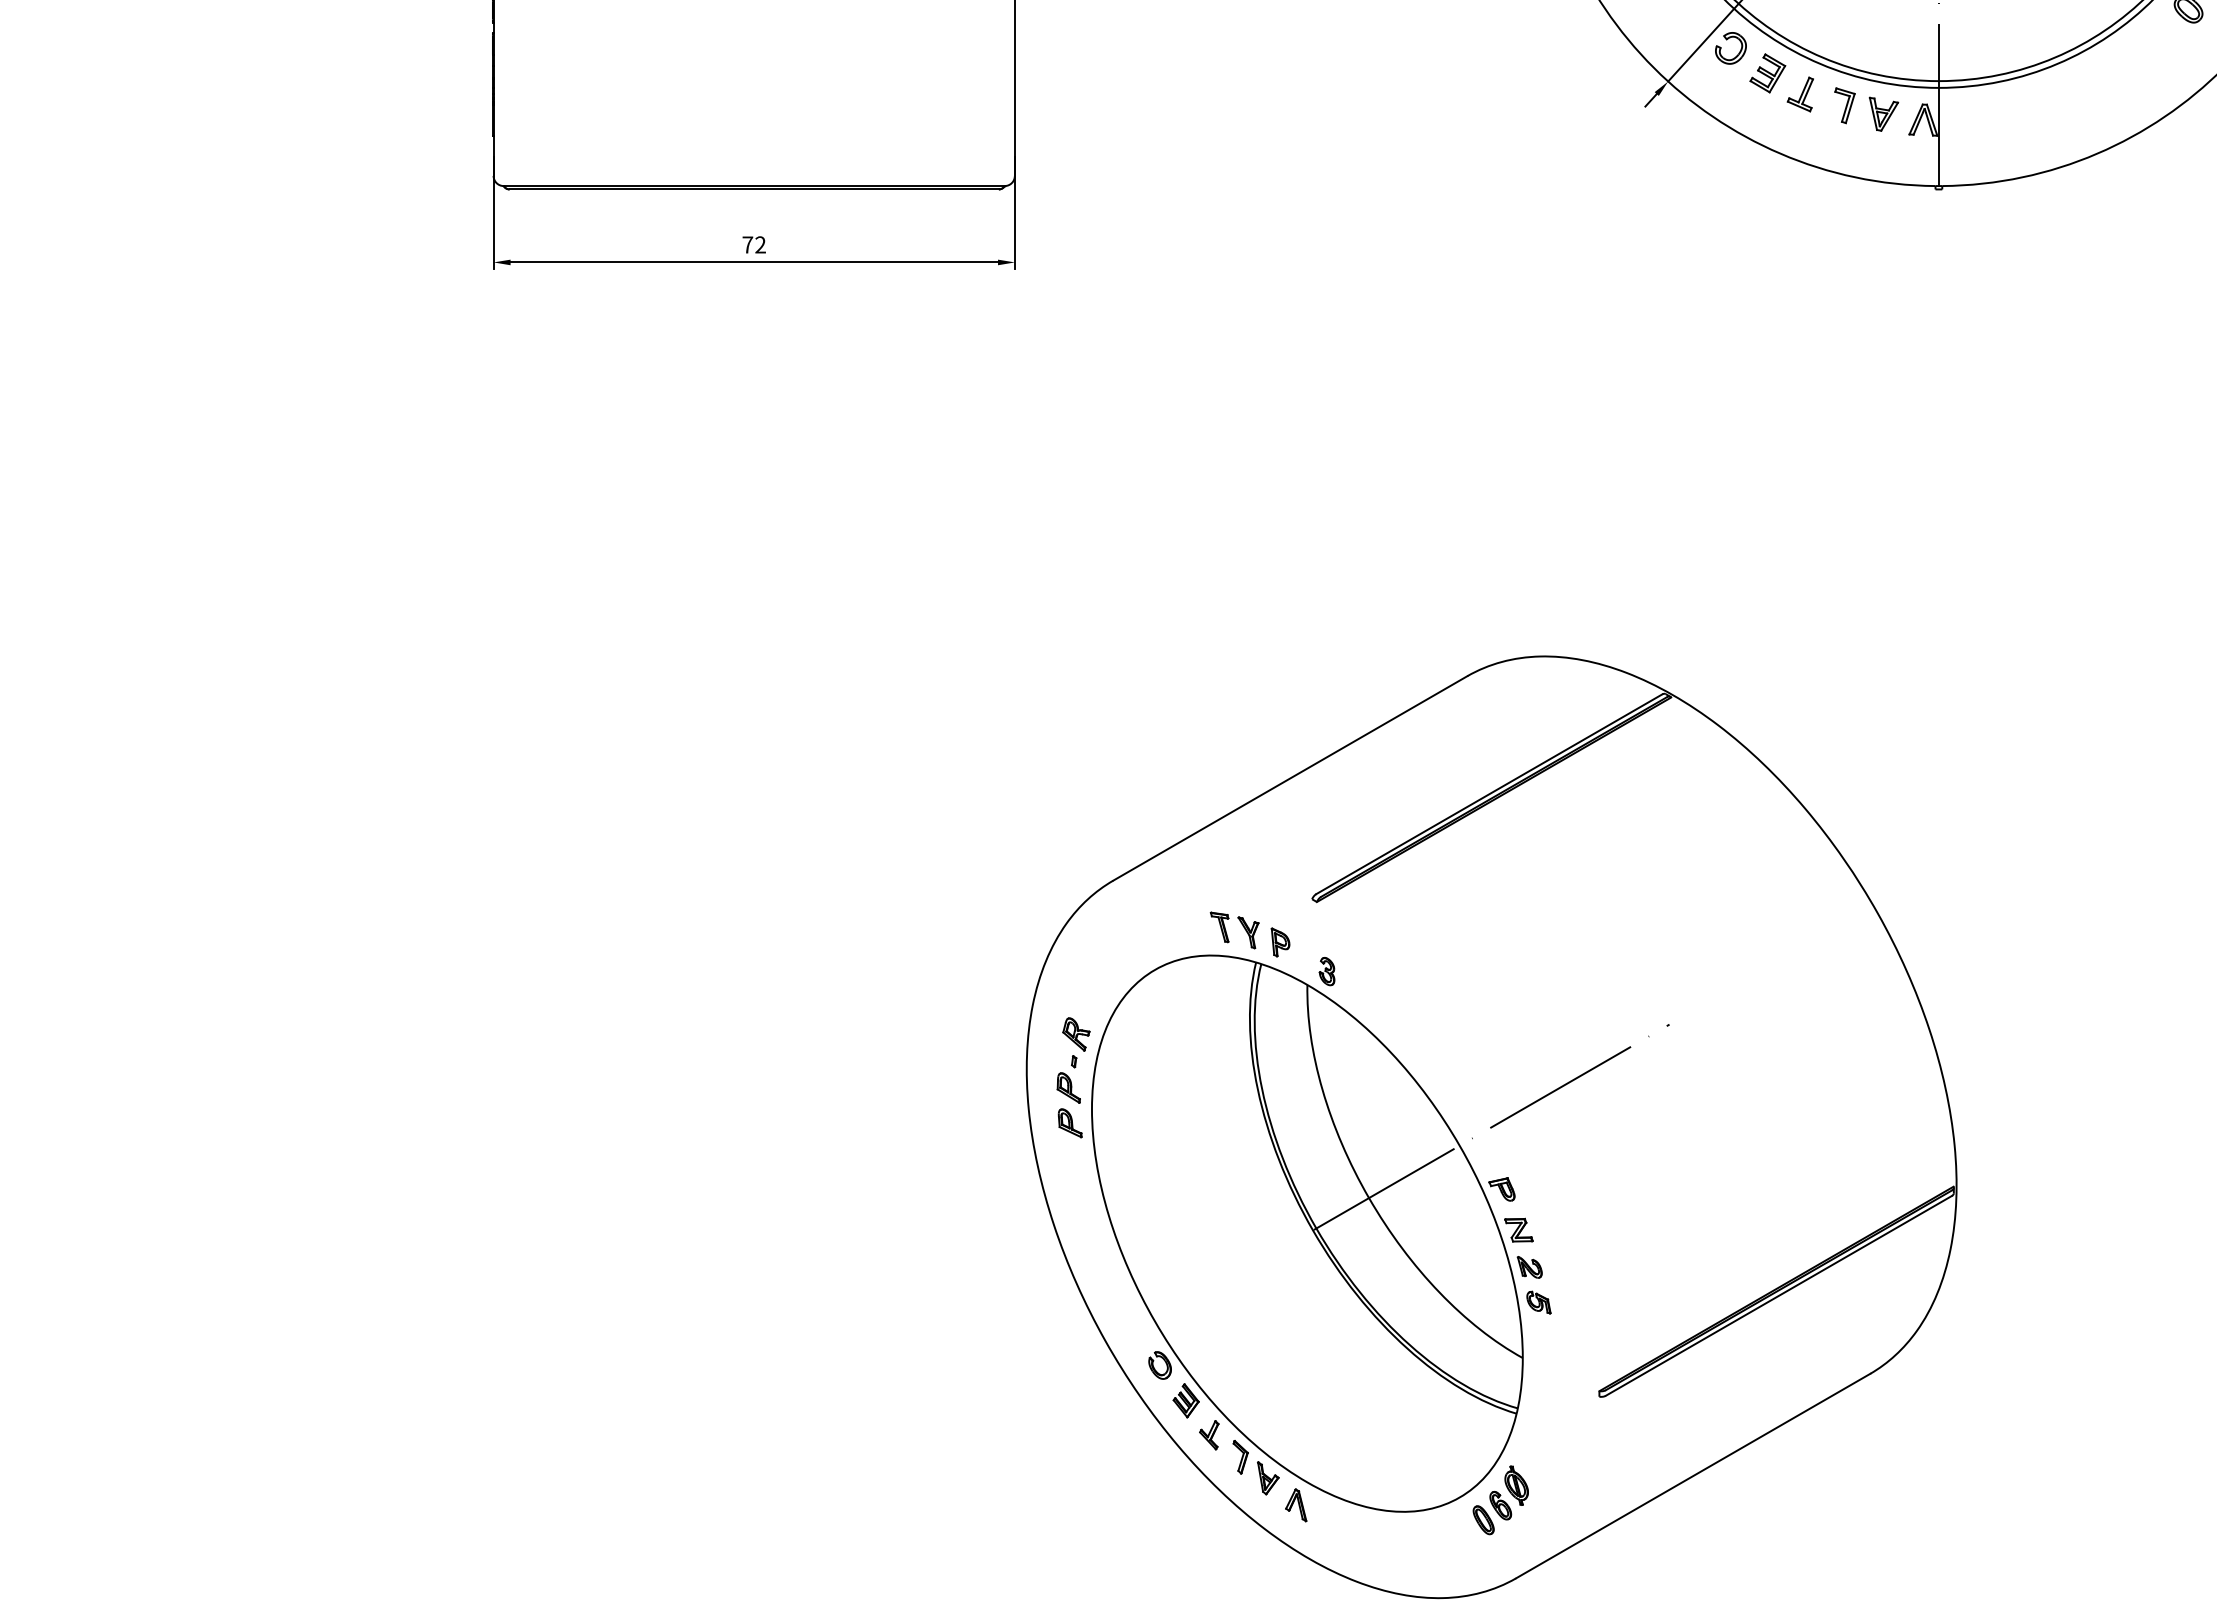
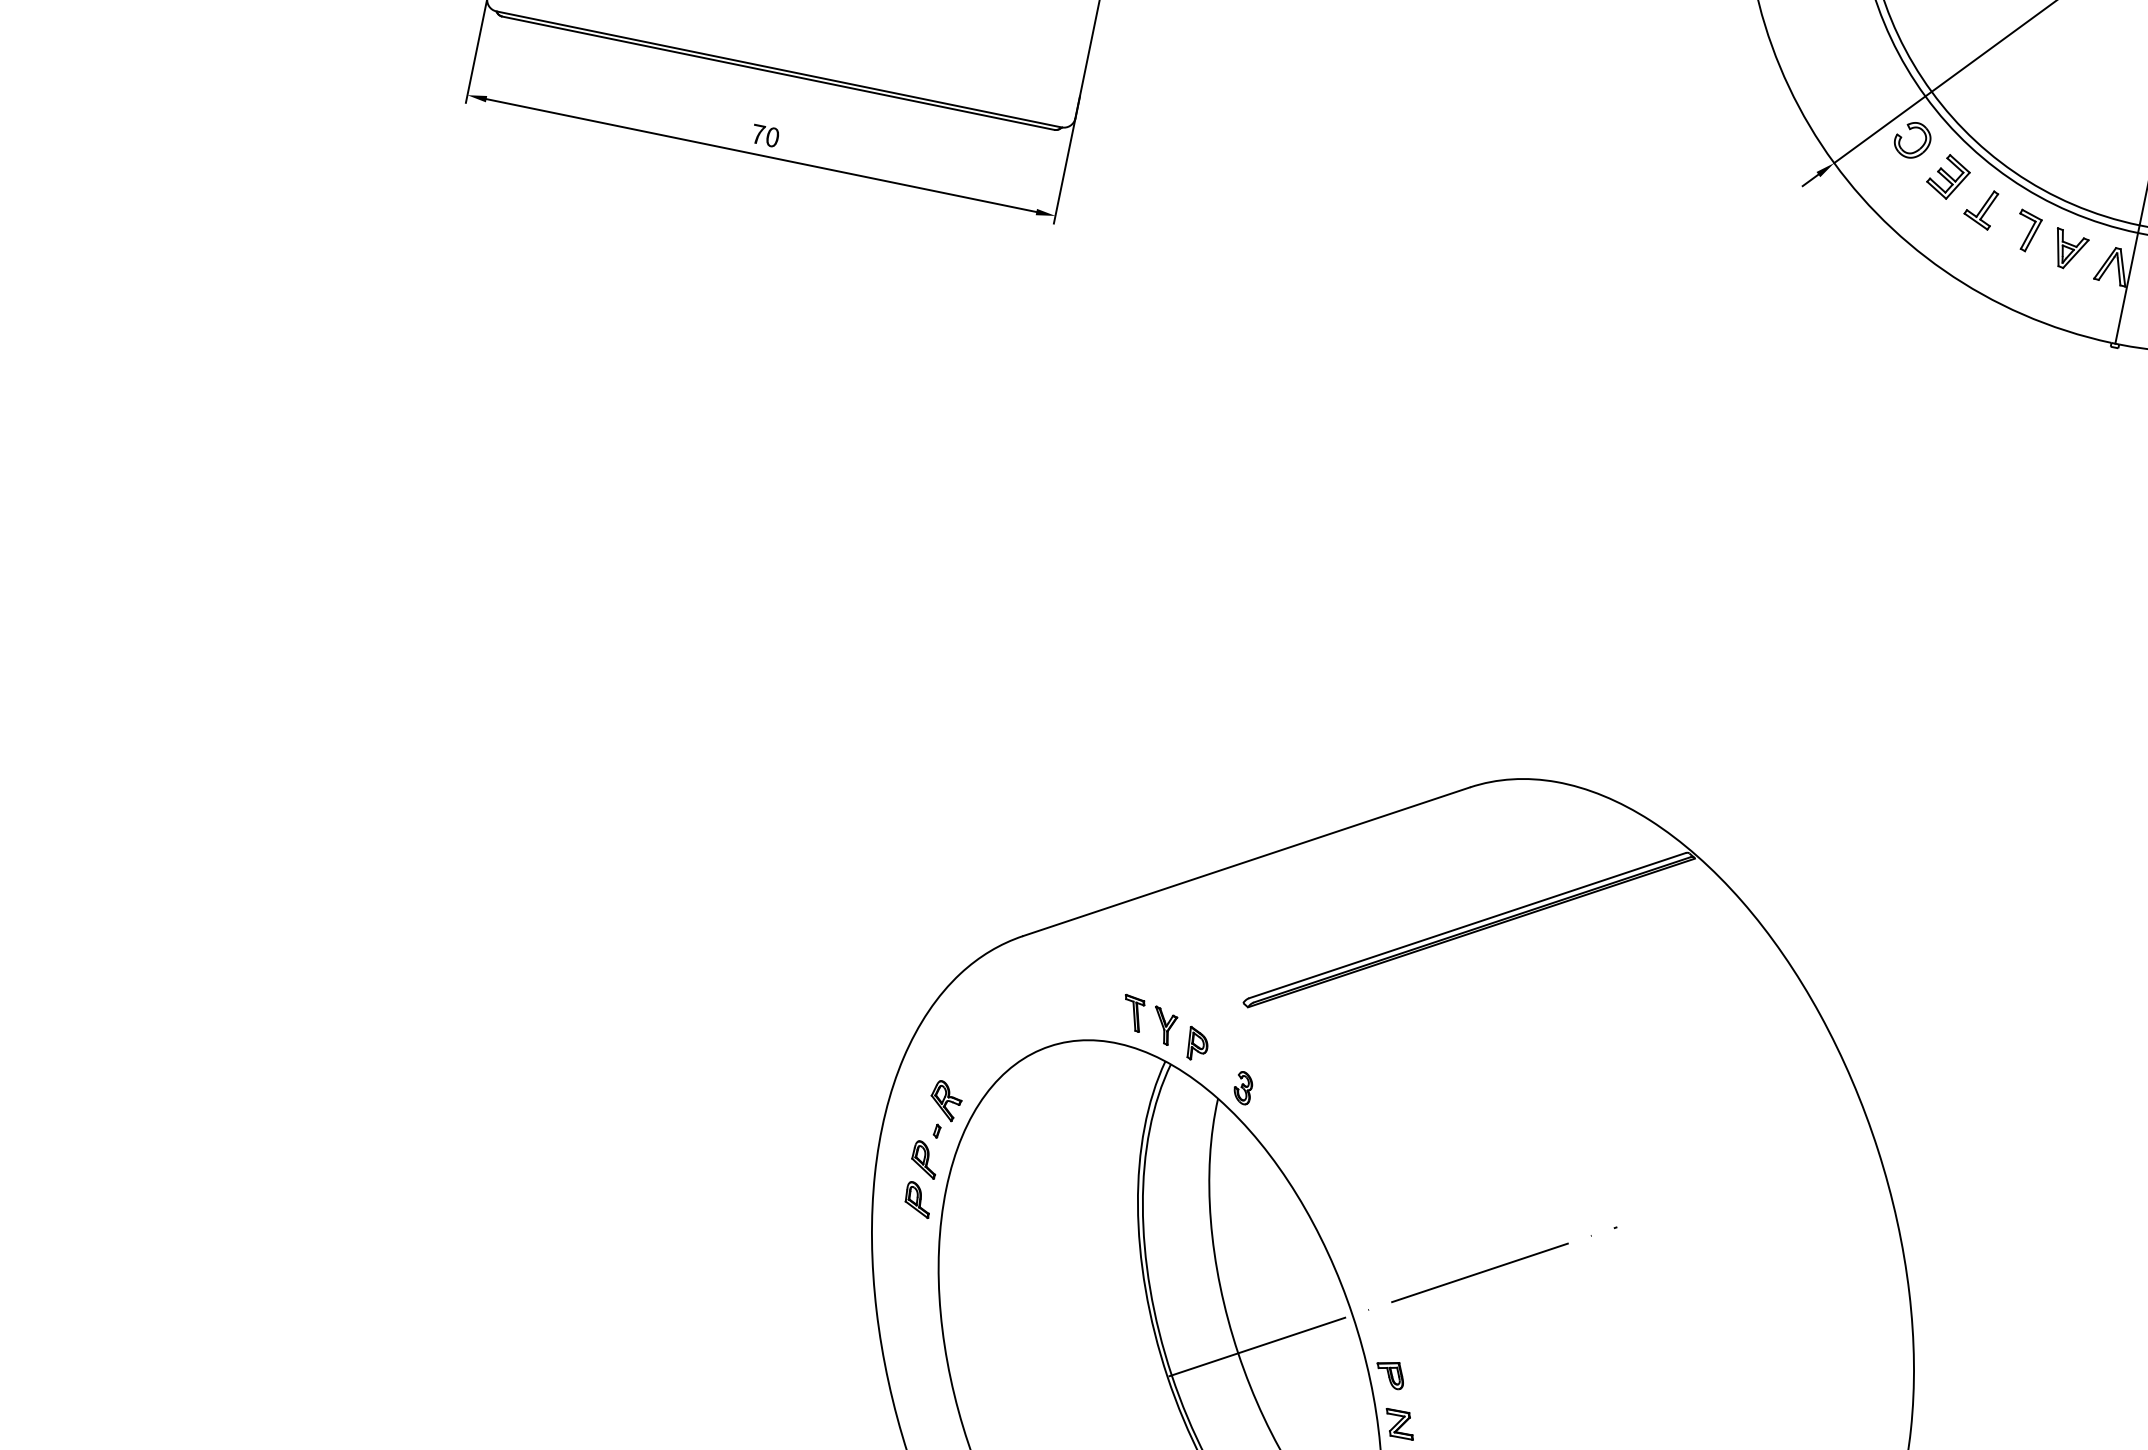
text: (760, 244) -> (772, 136), 72 -> 70

